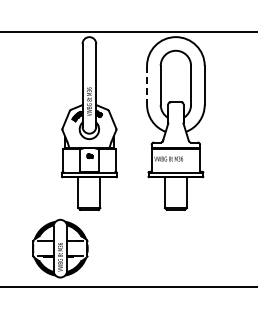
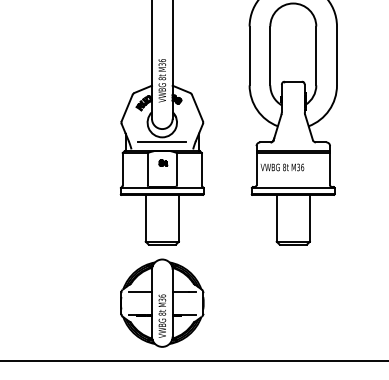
line: (147, 85) -> (250, 56), dashed -> solid
line: (89, 142) -> (162, 142), added
part: (60, 248) -> (162, 302), moved

